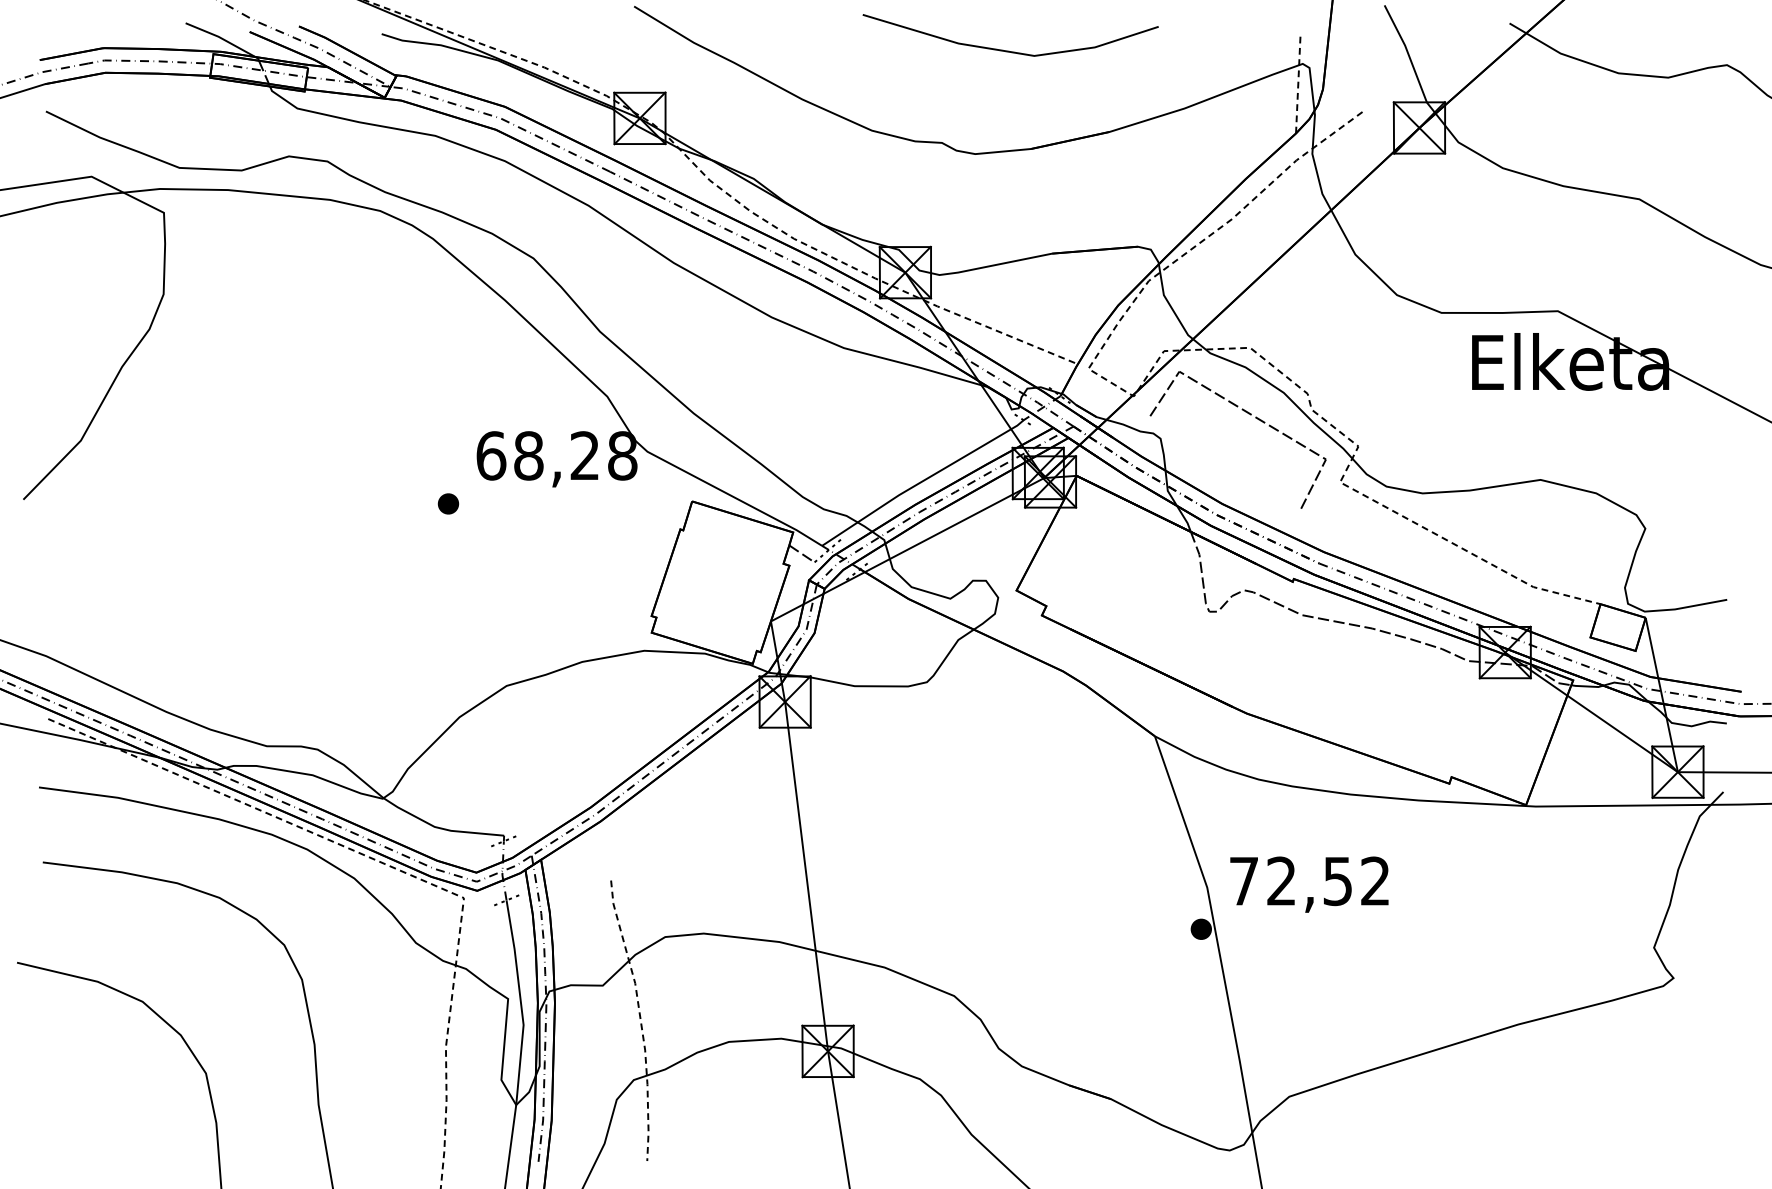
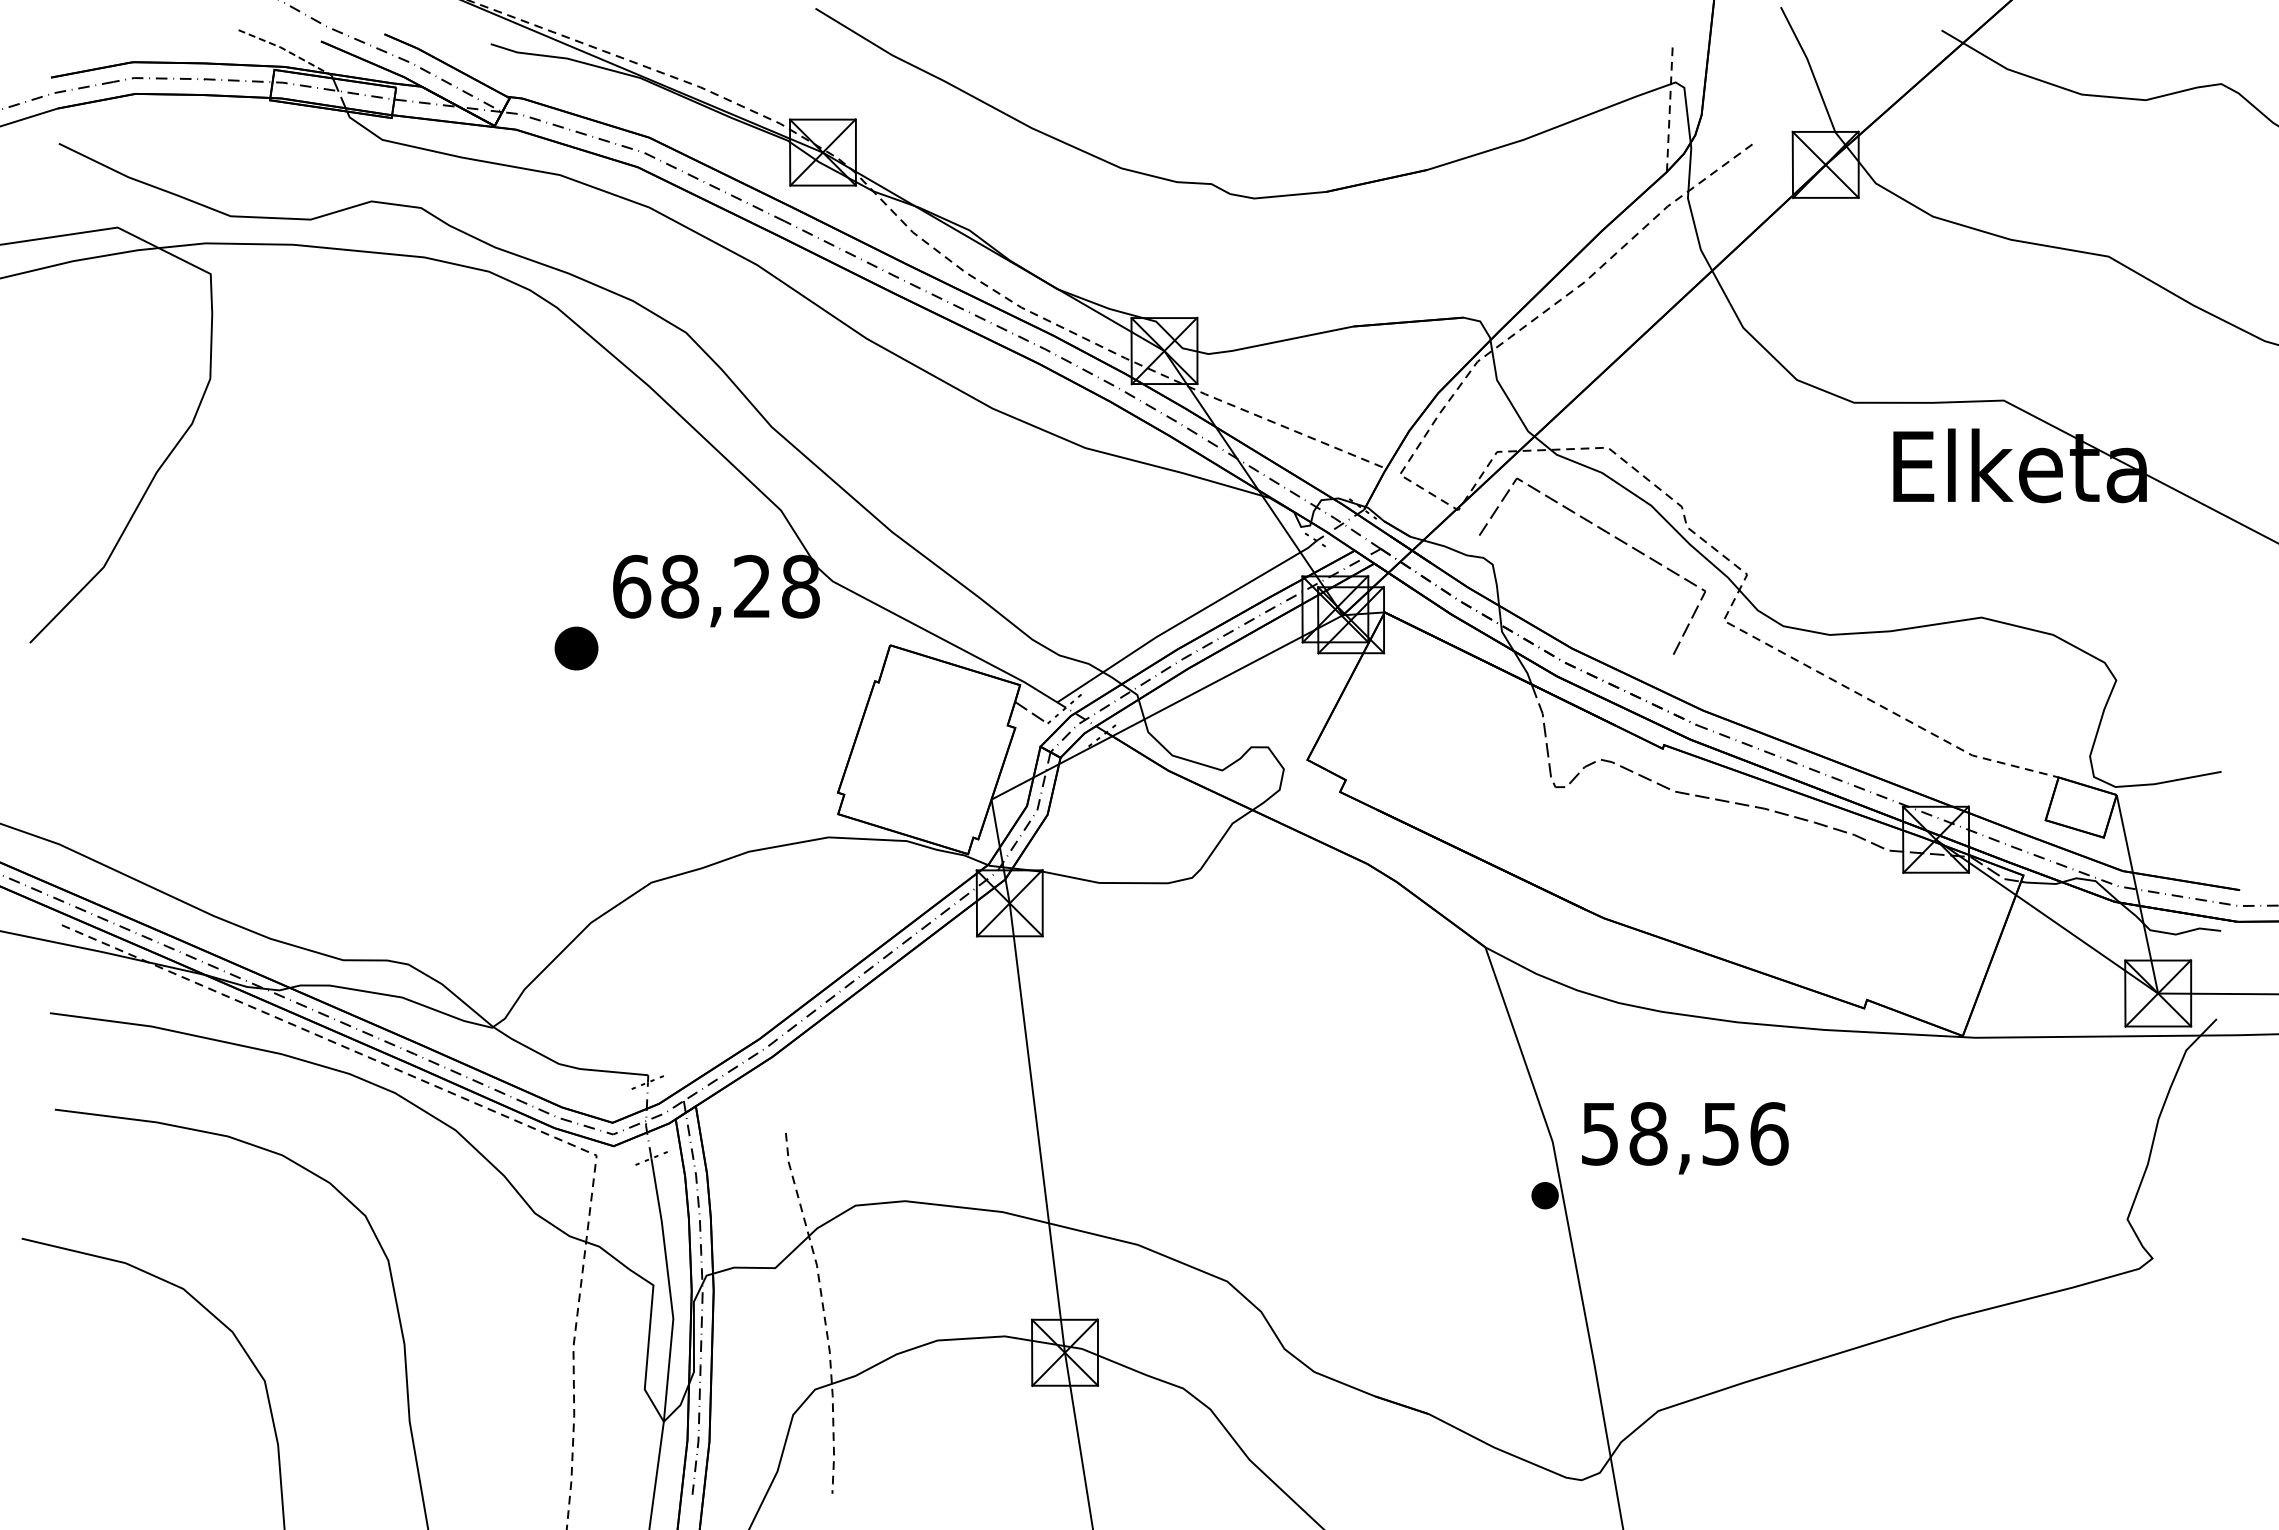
line: (223, 39) -> (287, 51), solid -> dashed
curve: (1008, 50) -> (1297, 65), removed
part: (448, 503) -> (576, 648), size x1.6
text: (1310, 880) -> (1685, 1133), 72,52 -> 58,56

